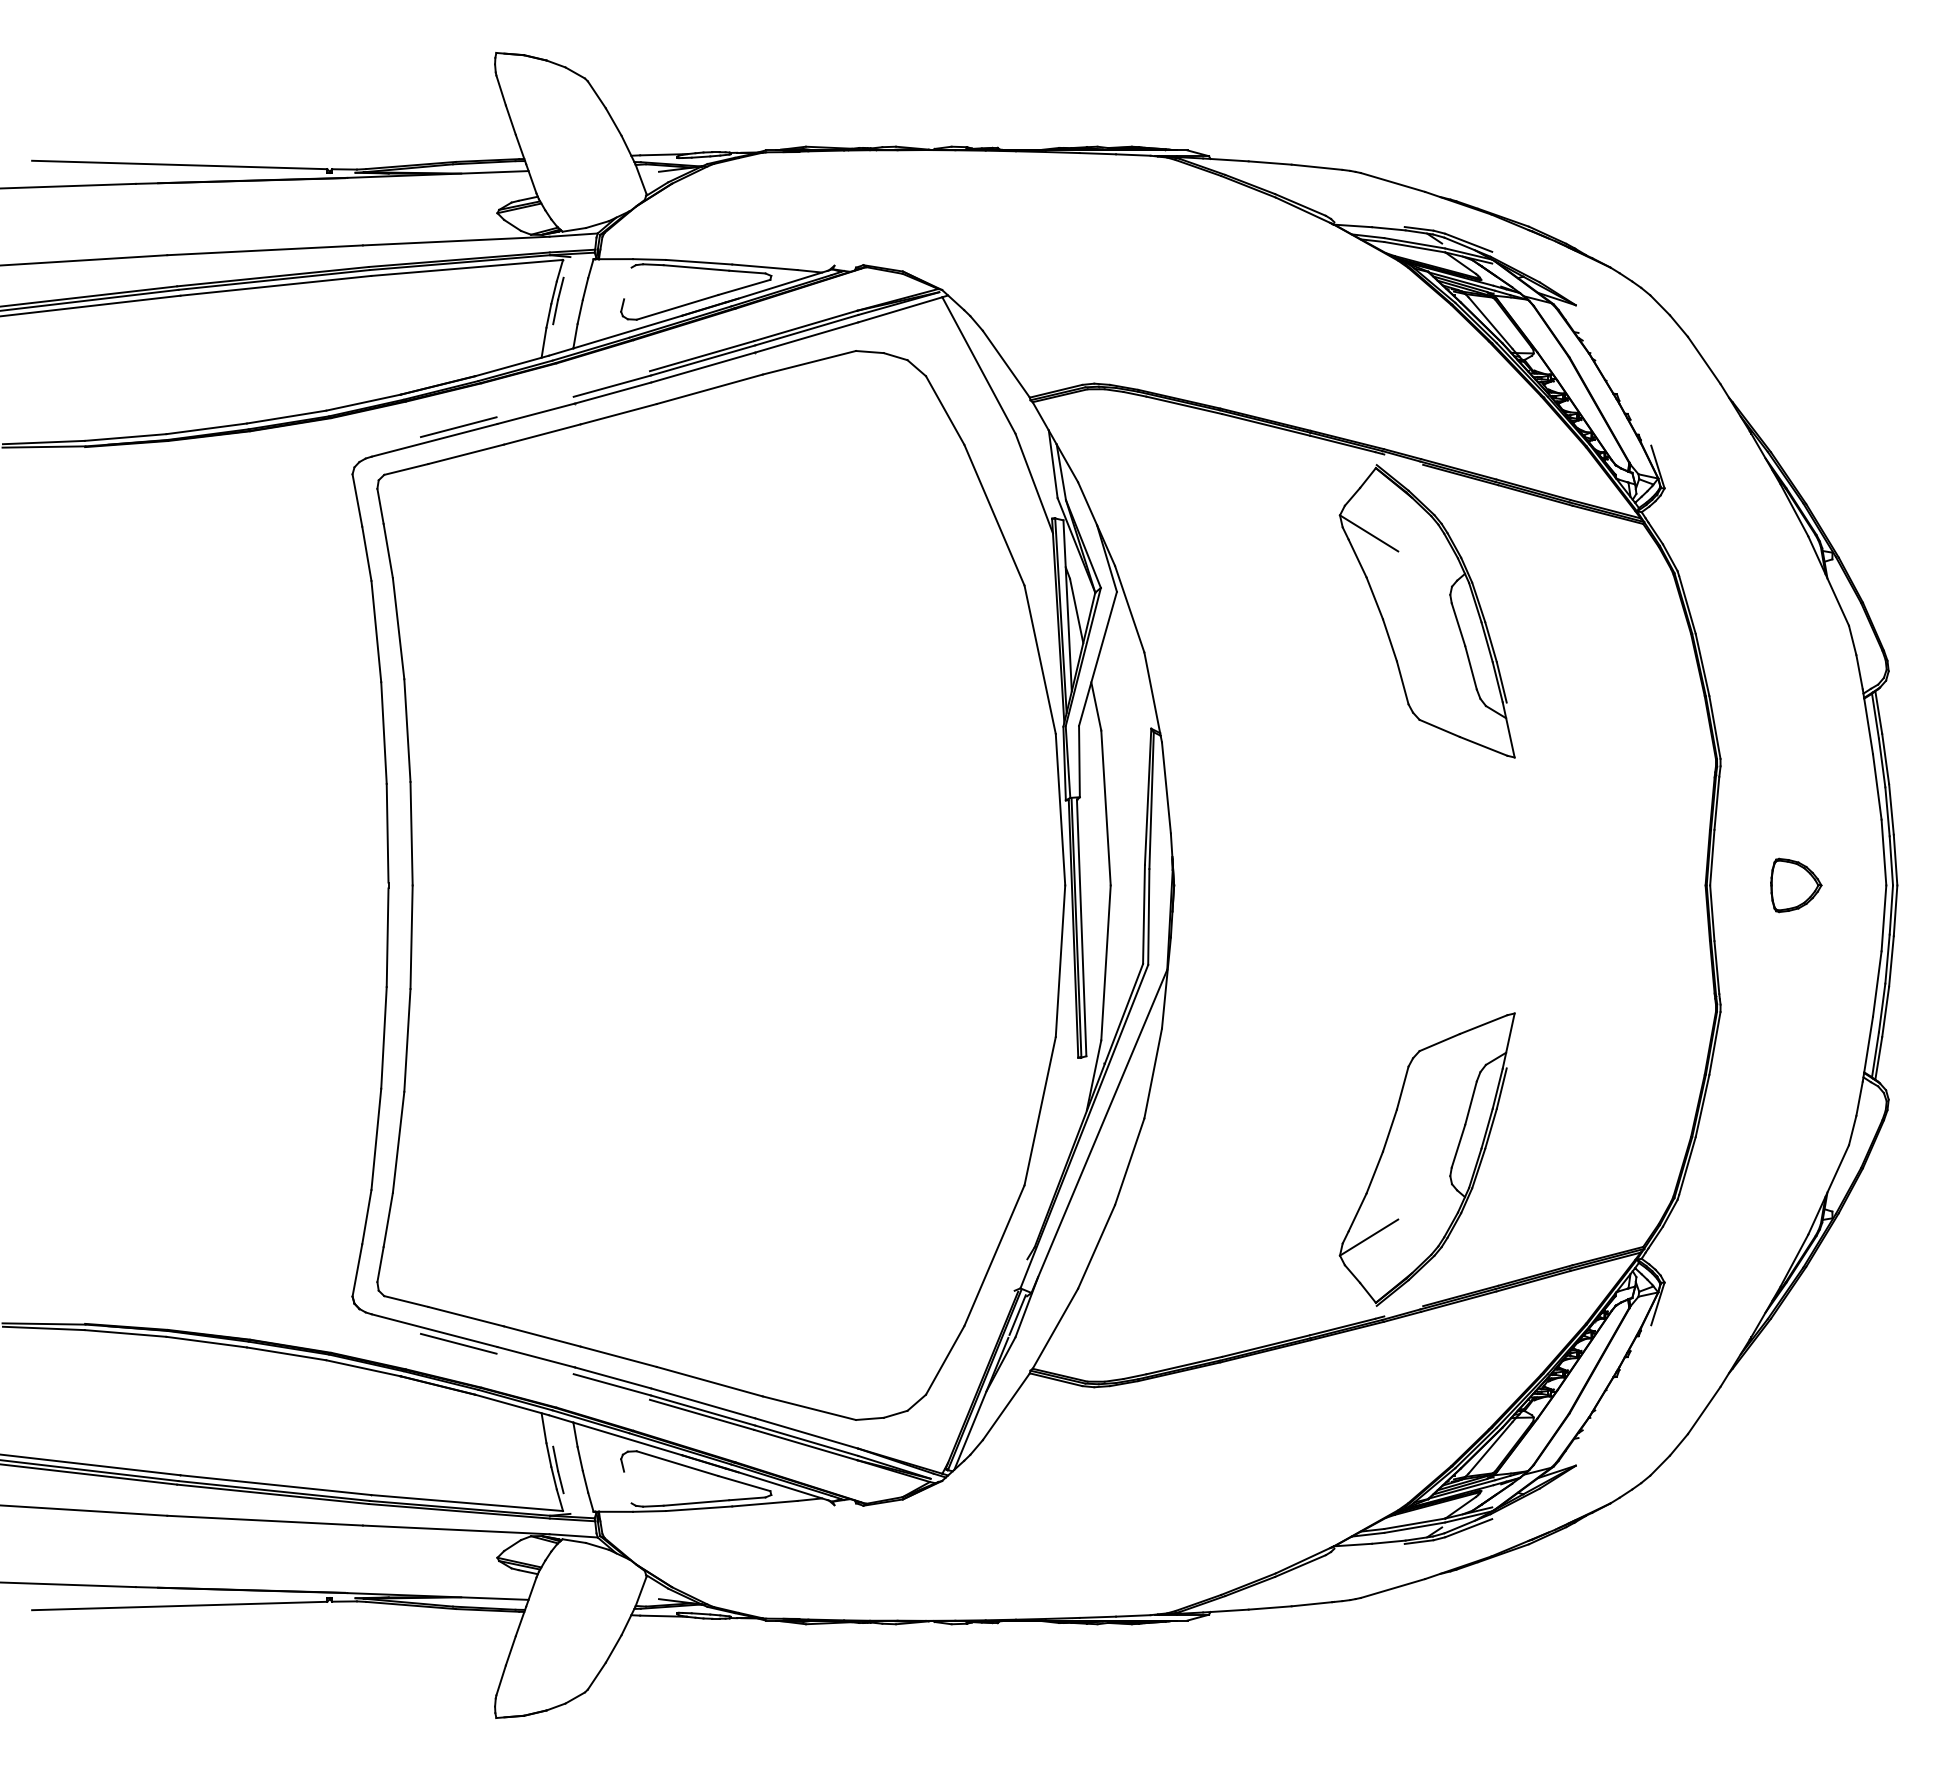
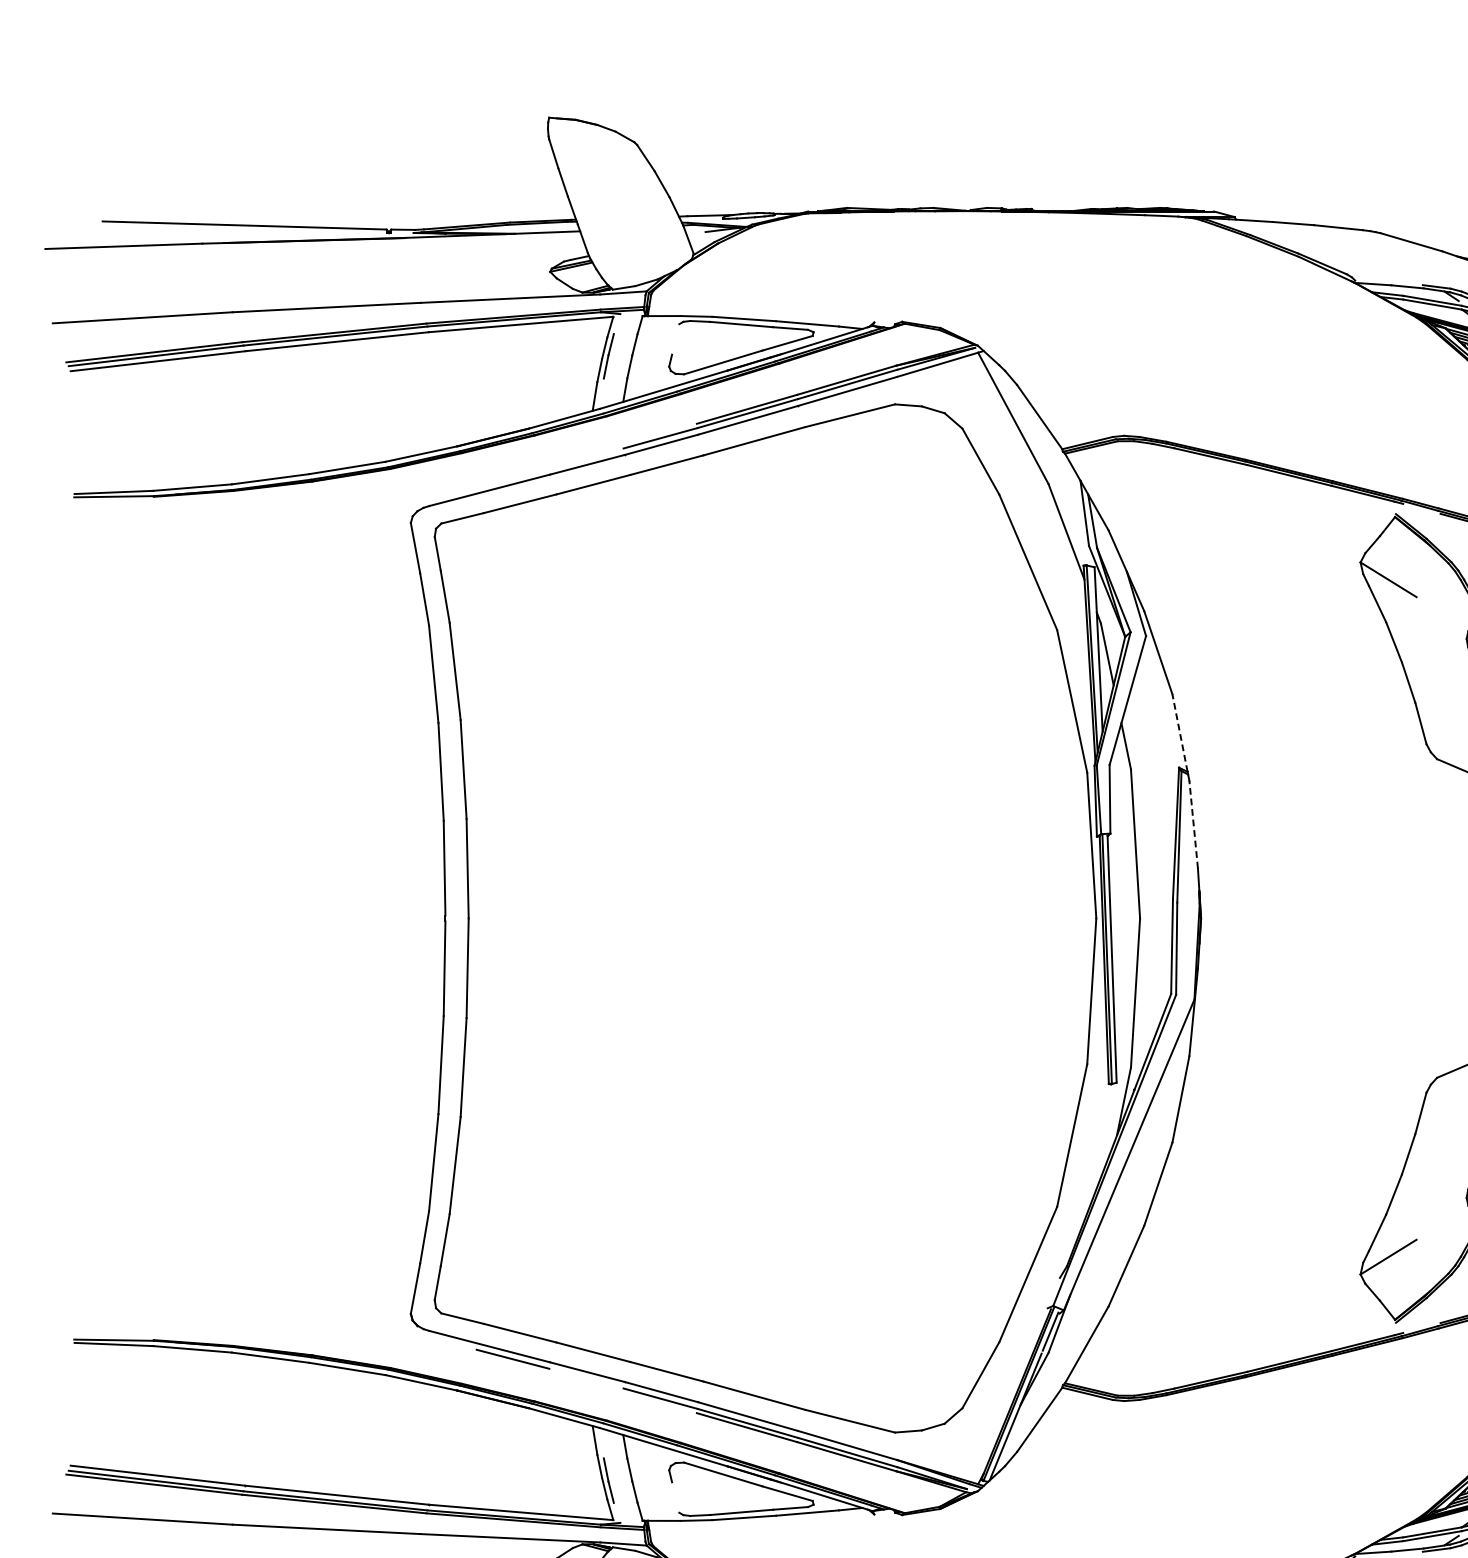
line: (458, 427) -> (512, 477), removed
line: (1152, 692) -> (1180, 732), solid -> dashed
line: (1166, 787) -> (1193, 824), solid -> dashed

